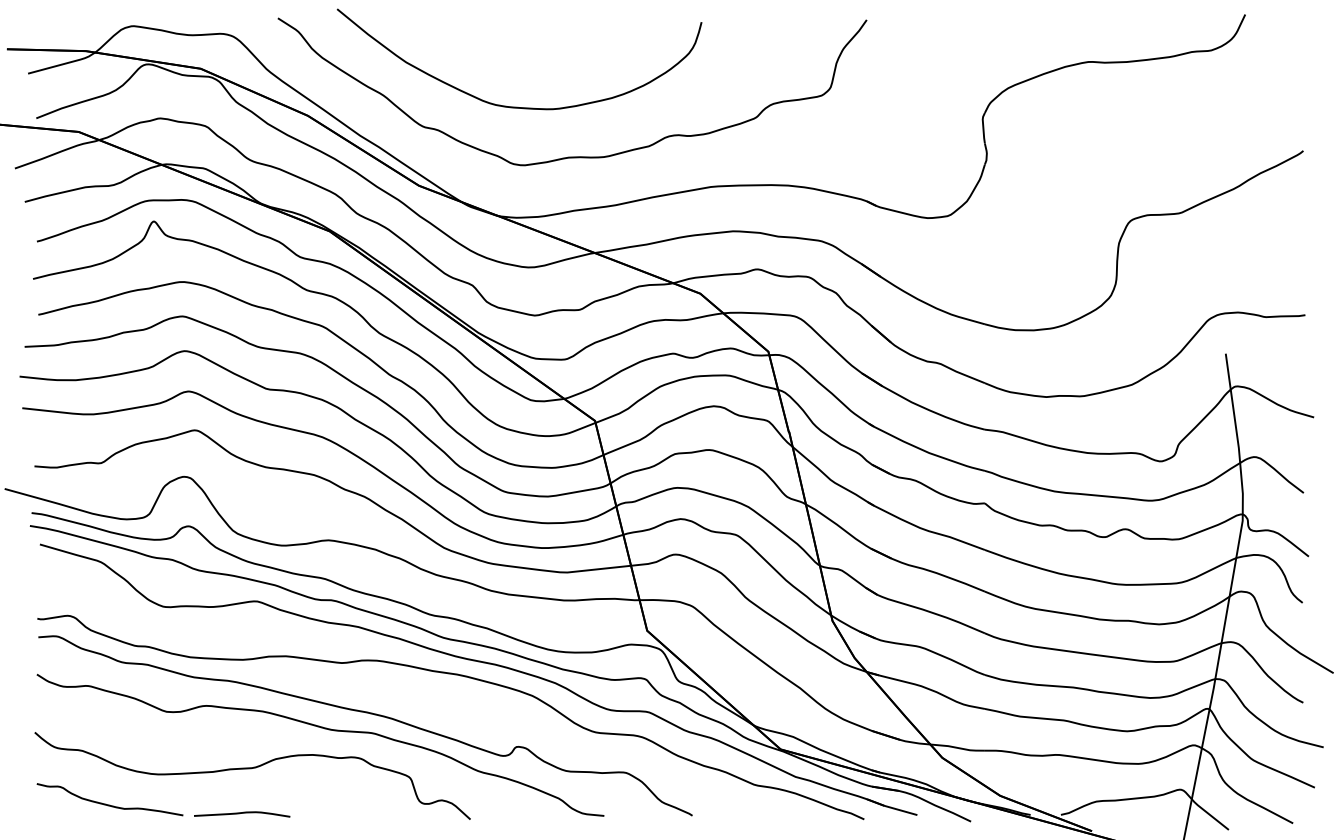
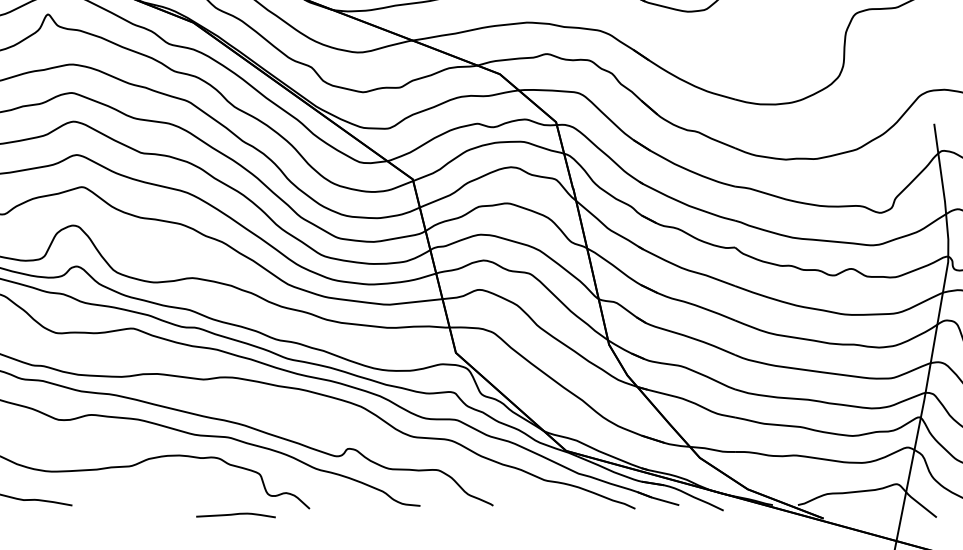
curve: (242, 813) -> (236, 514), moved

